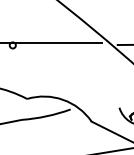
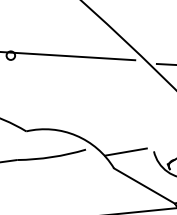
line: (99, 108) -> (126, 150), added

